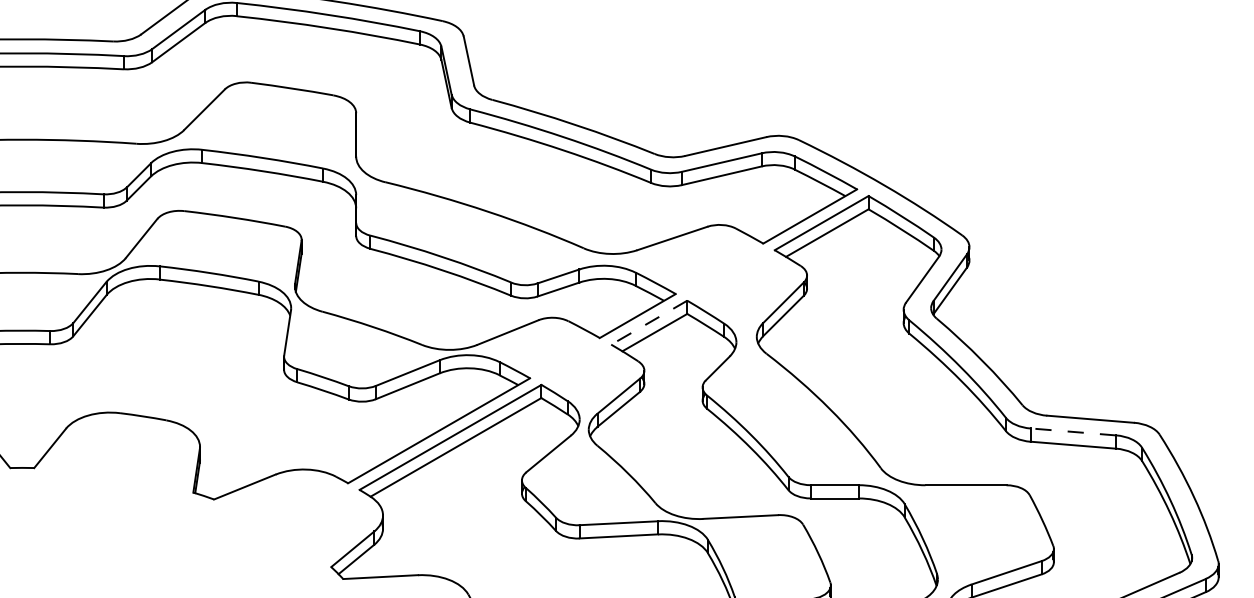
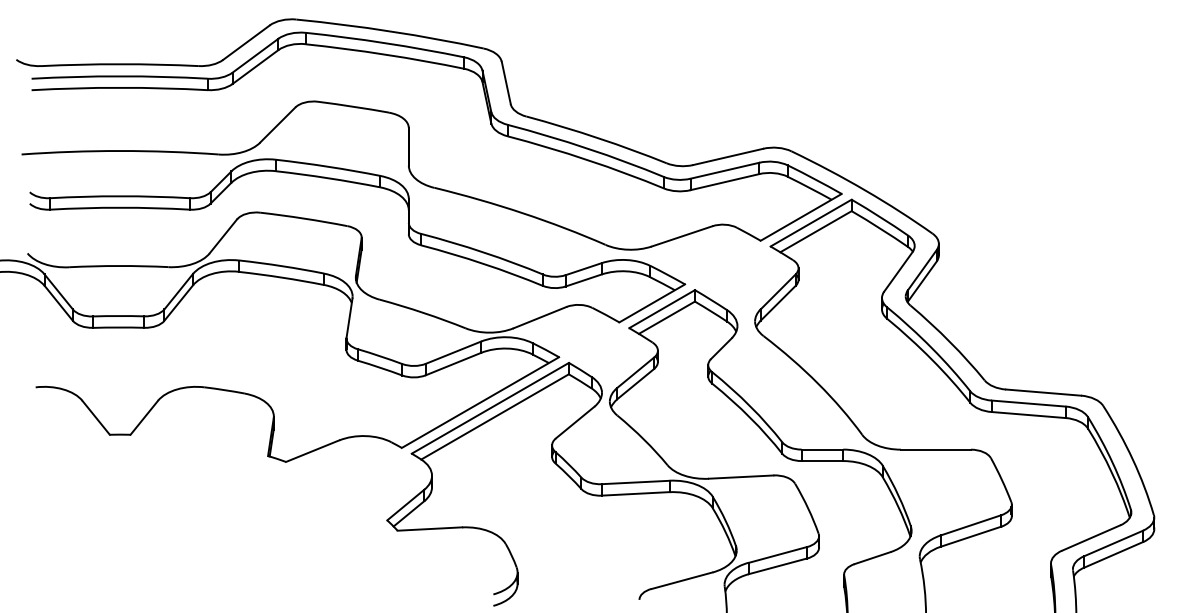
line: (649, 323) -> (662, 309), dashed -> solid
line: (1073, 431) -> (1028, 403), dashed -> solid

